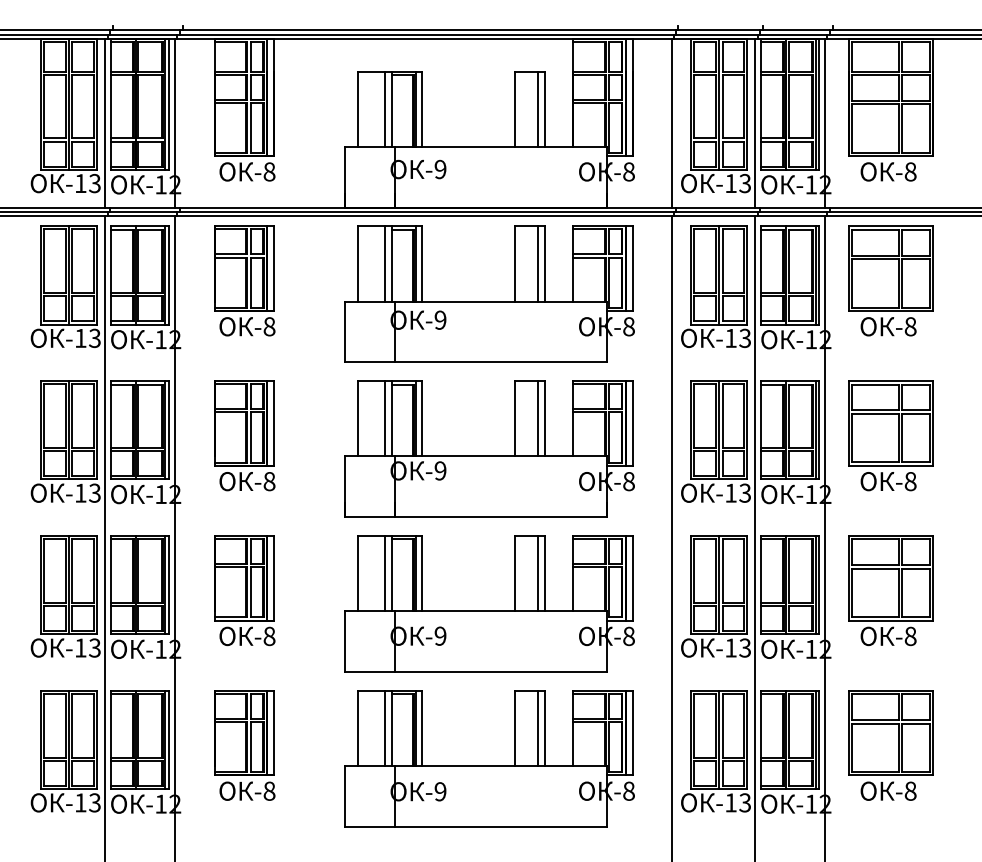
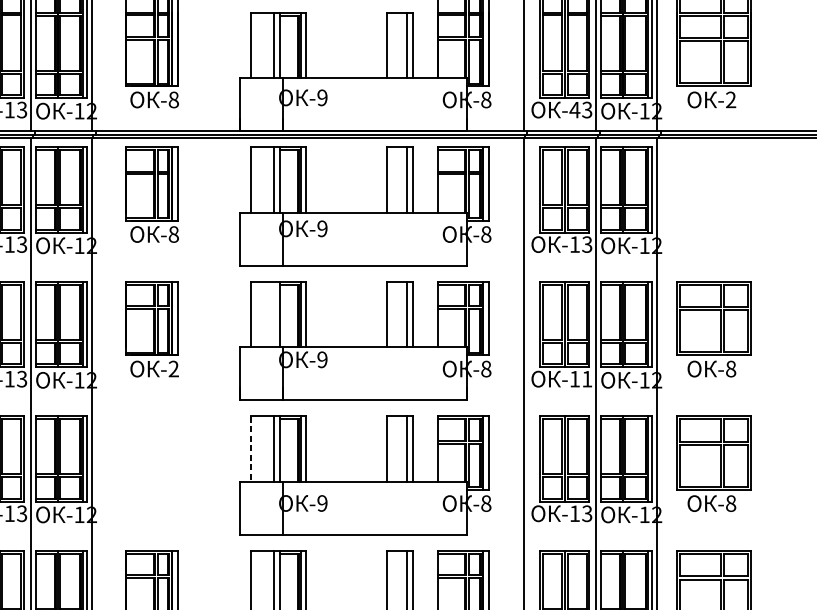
text: (910, 171) -> (730, 99), -8 -> -2
text: (730, 183) -> (574, 110), -13 -> -43
part: (890, 280) -> (713, 194), removed
line: (384, 418) -> (273, 314), removed
text: (269, 481) -> (173, 369), -8 -> -2
text: (744, 492) -> (586, 378), -13 -> -11
line: (358, 573) -> (251, 448), solid -> dashed
part: (244, 590) -> (152, 463), removed

